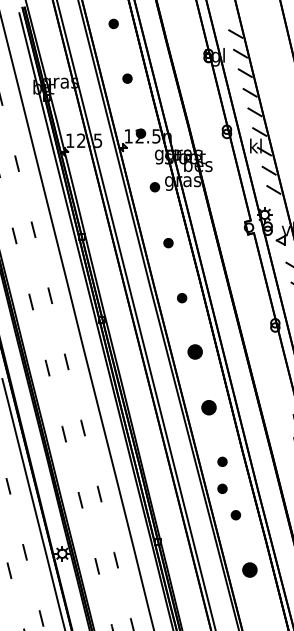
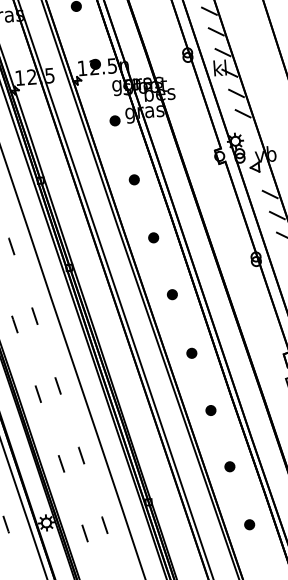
part: (195, 351) -> (172, 294), size x0.62
part: (208, 407) -> (191, 353), size x0.62
part: (222, 488) -> (213, 439), removed
part: (249, 570) -> (249, 525), size x0.62

